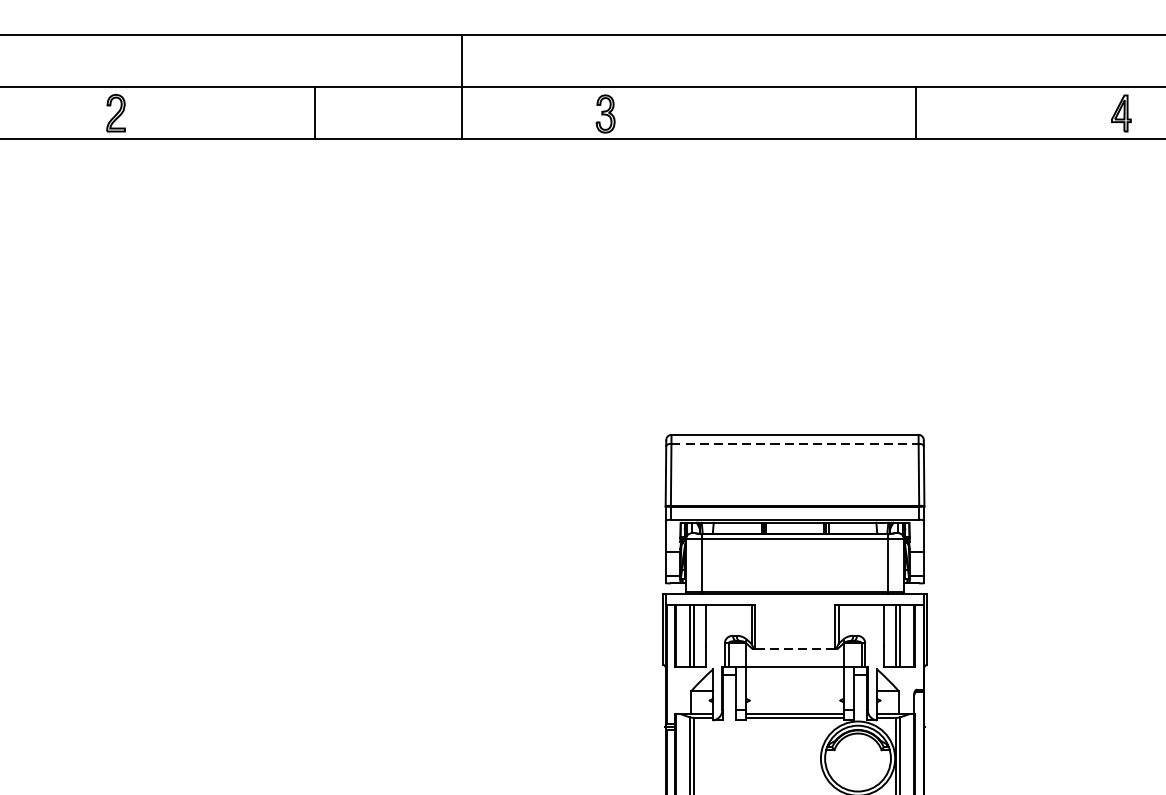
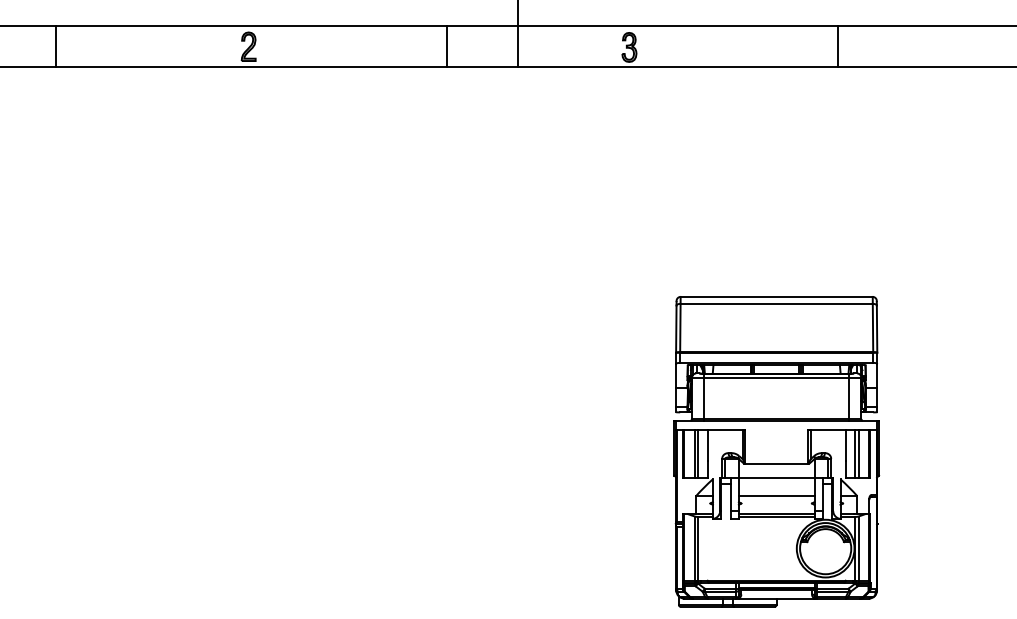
line: (315, 112) -> (446, 46), moved
line: (915, 112) -> (837, 46), moved
line: (796, 443) -> (777, 303), dashed -> solid
line: (794, 649) -> (776, 463), dashed -> solid
line: (794, 691) -> (776, 496), added

